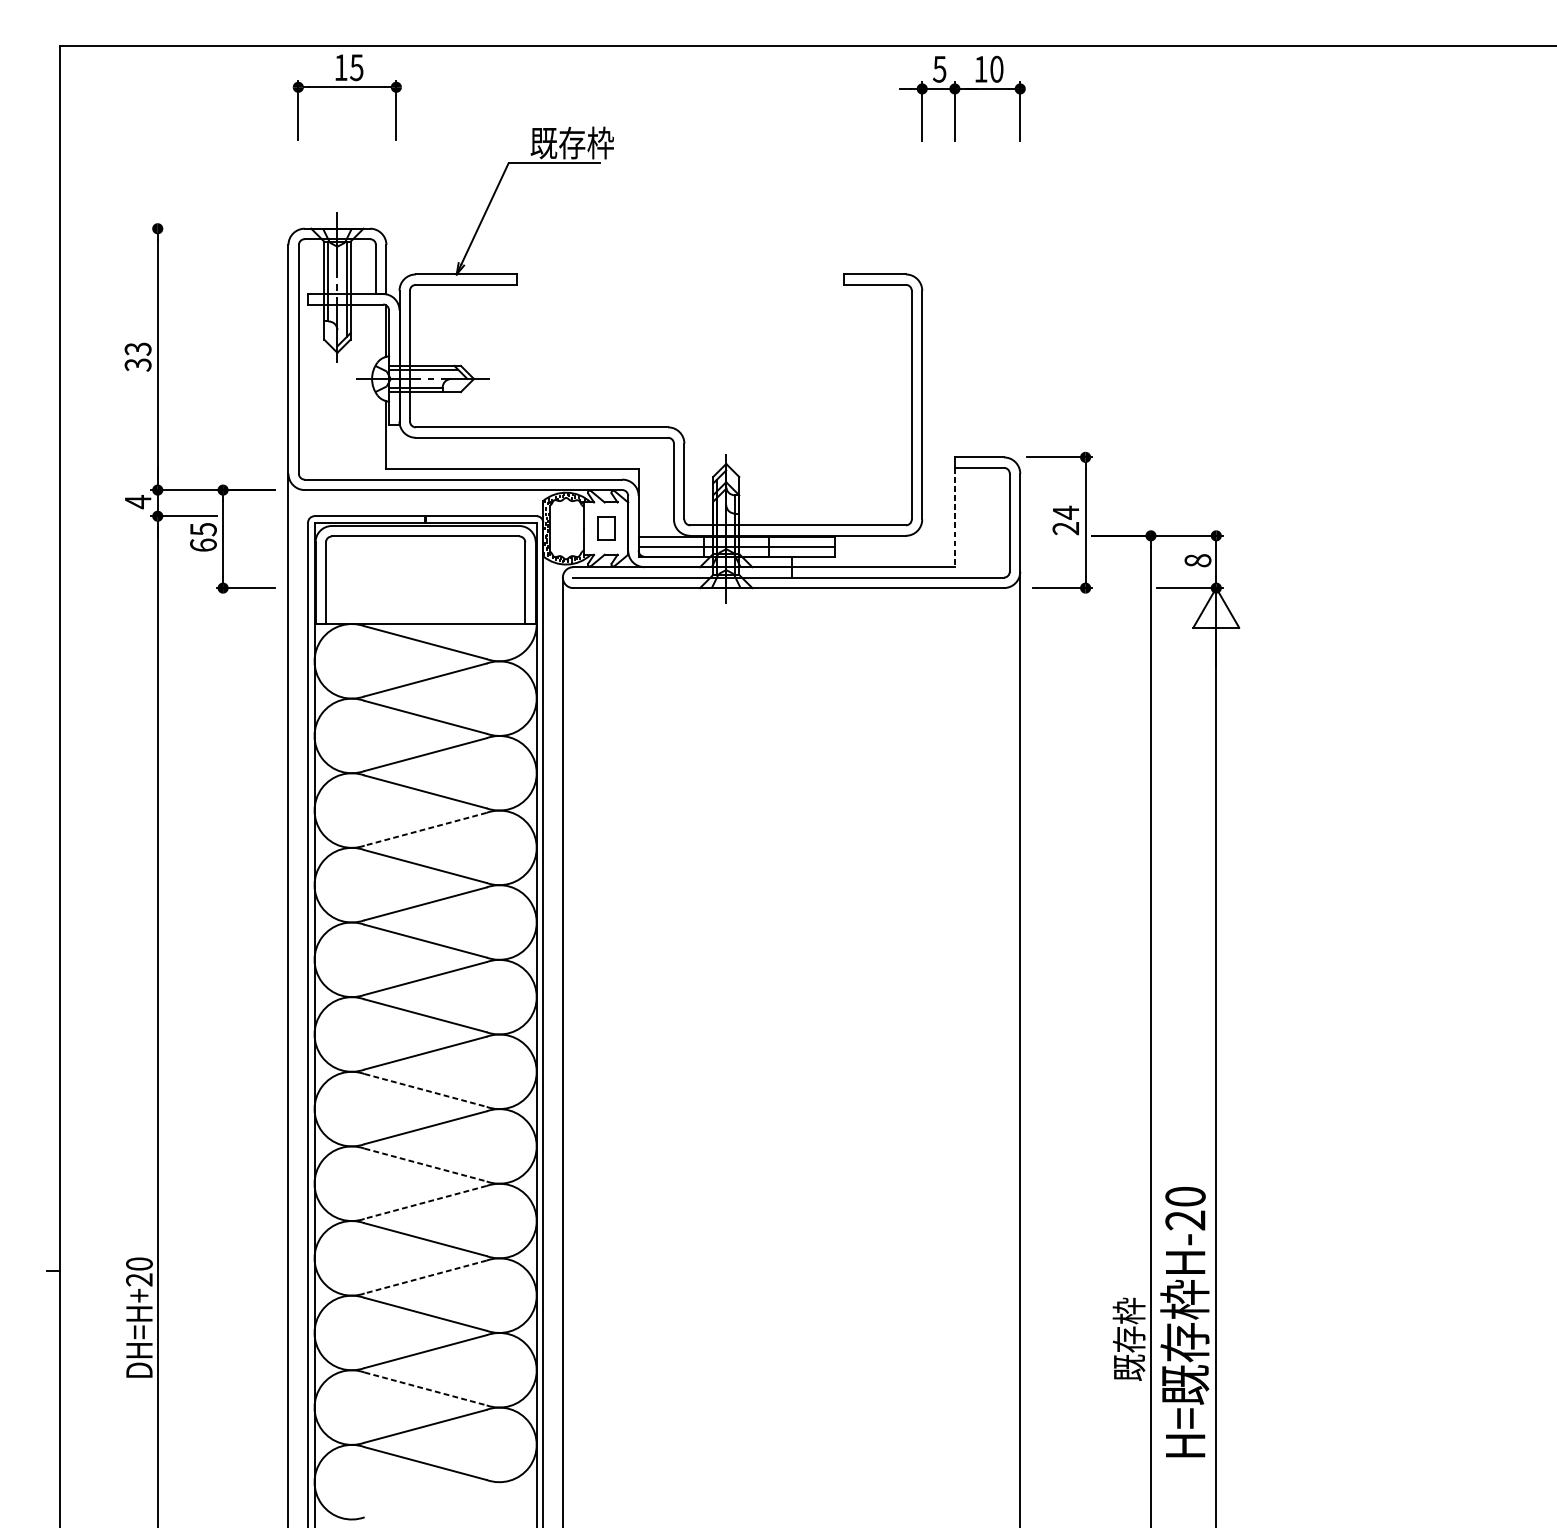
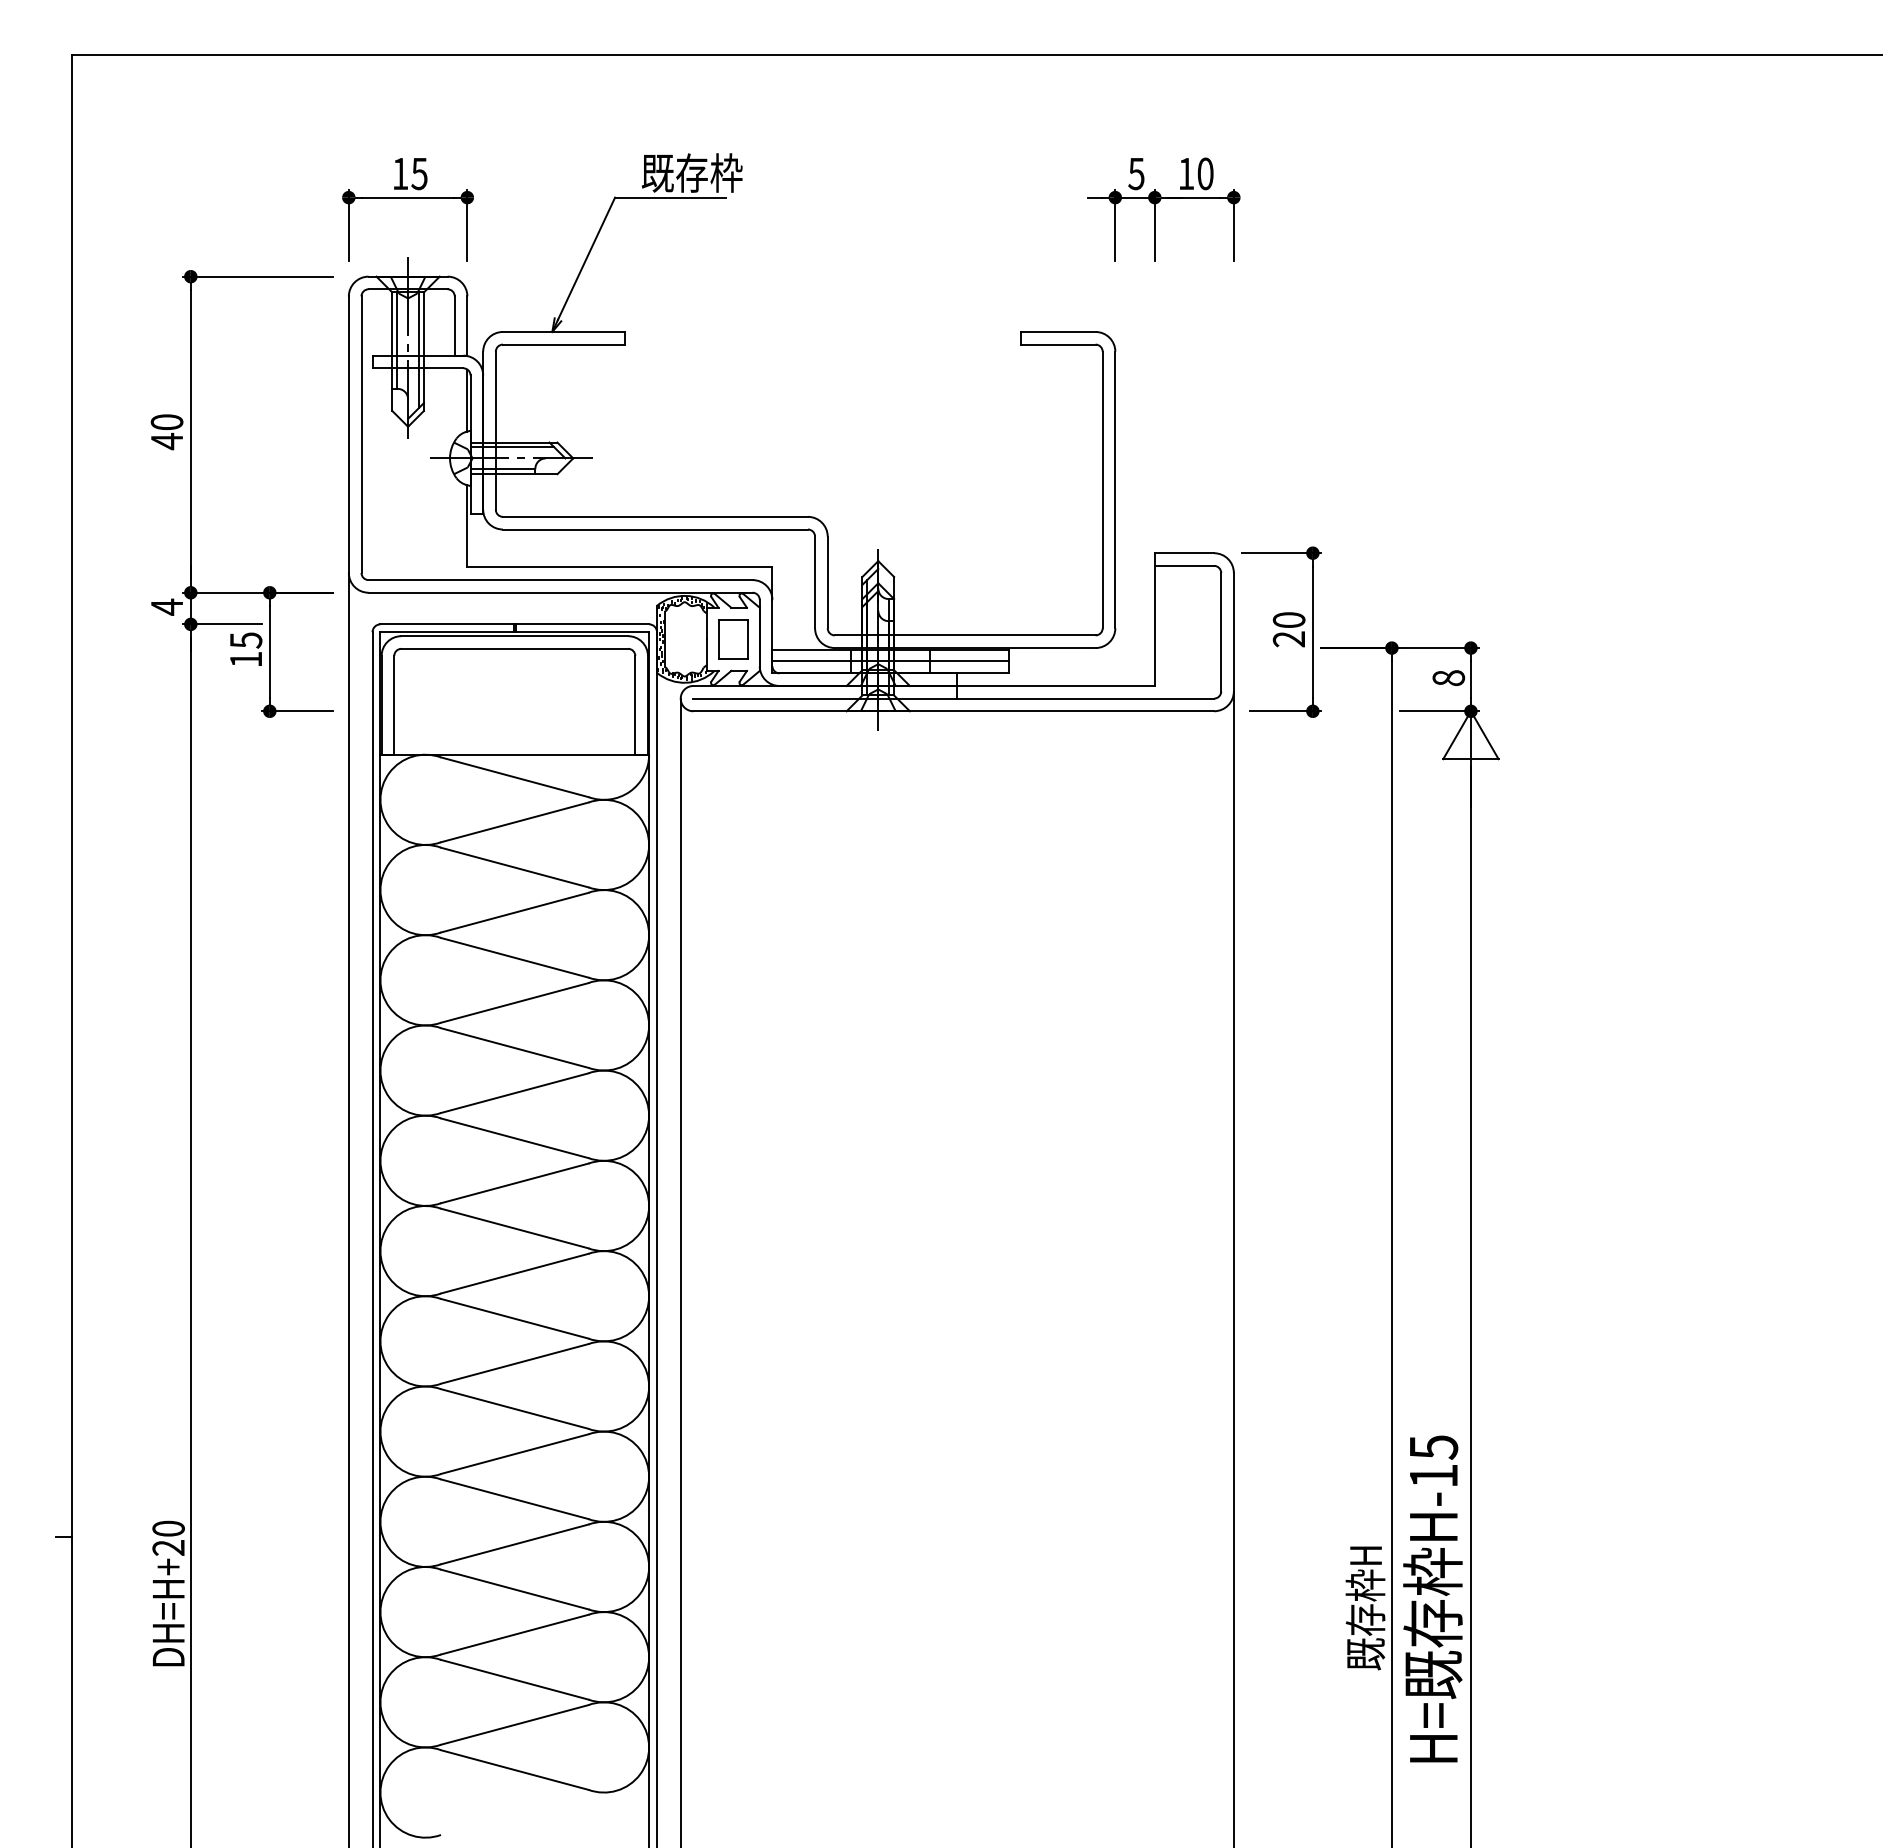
part: (346, 88) -> (407, 198), moved
part: (957, 93) -> (1158, 203), moved
line: (212, 228) -> (257, 276), added
text: (137, 357) -> (166, 432), 33 -> 40
text: (1065, 512) -> (1288, 619), 24 -> 20
line: (954, 517) -> (1154, 626), dashed -> solid
part: (606, 528) -> (733, 639), size x1.43
text: (202, 545) -> (245, 659), 65 -> 15
line: (425, 829) -> (514, 1003), dashed -> solid
line: (426, 1090) -> (515, 1318), dashed -> solid
line: (426, 1165) -> (515, 1409), dashed -> solid
line: (425, 1202) -> (514, 1454), dashed -> solid
text: (1185, 1208) -> (1433, 1461), H-20 -> H-15
line: (425, 1277) -> (514, 1544), dashed -> solid
text: (1129, 1286) -> (1365, 1555), 既存枠 -> 既存枠H
line: (426, 1388) -> (515, 1679), dashed -> solid

